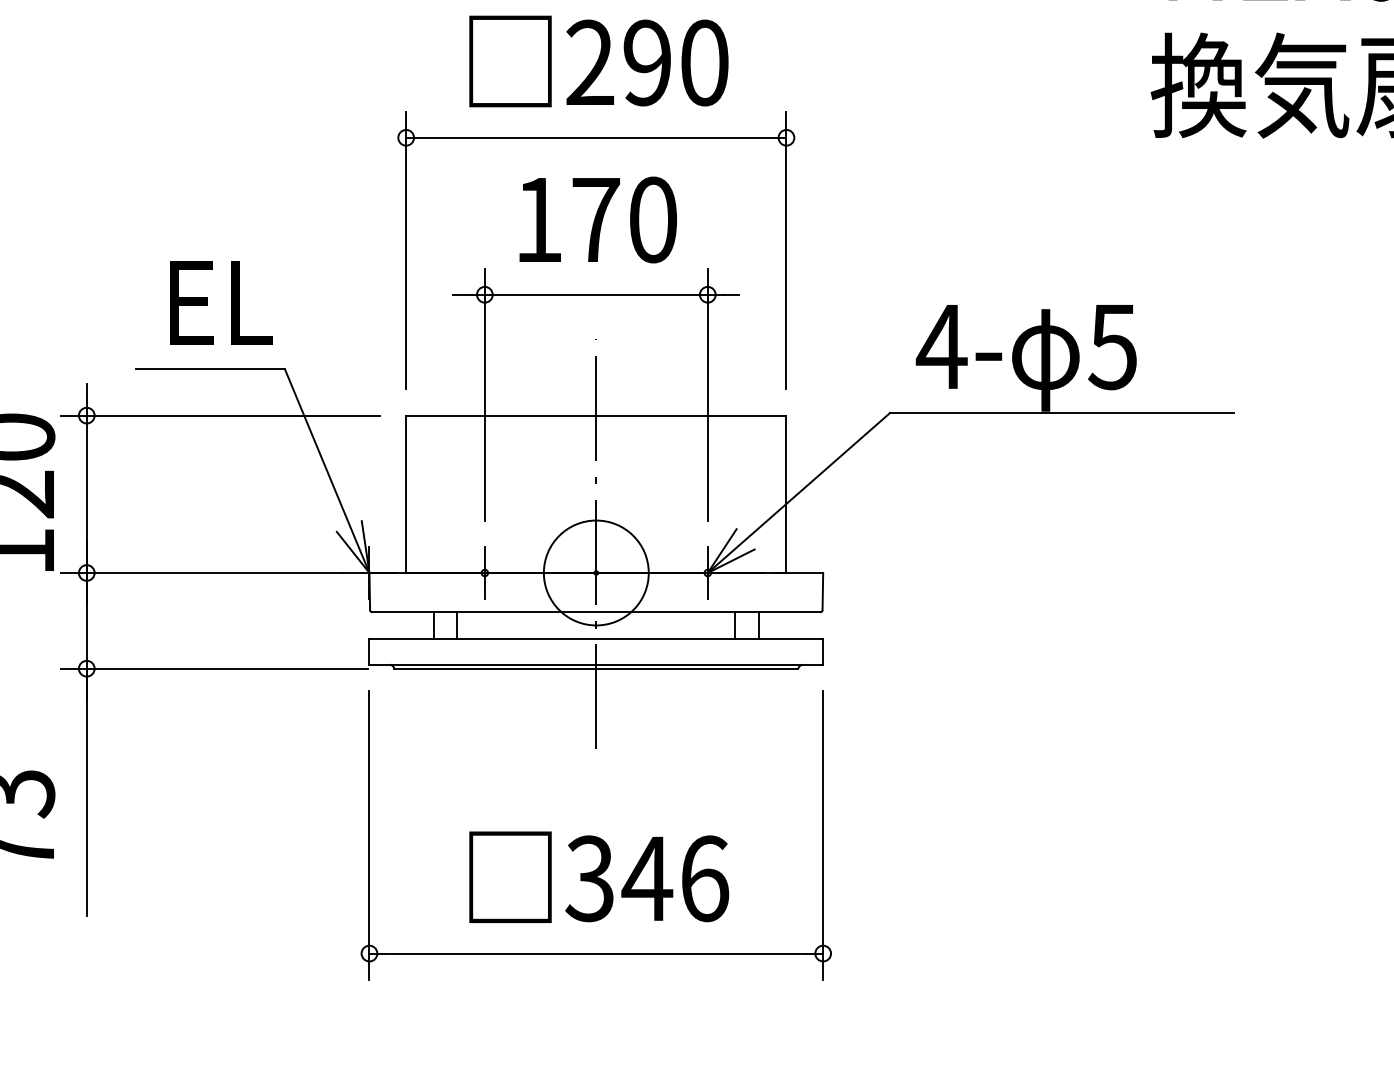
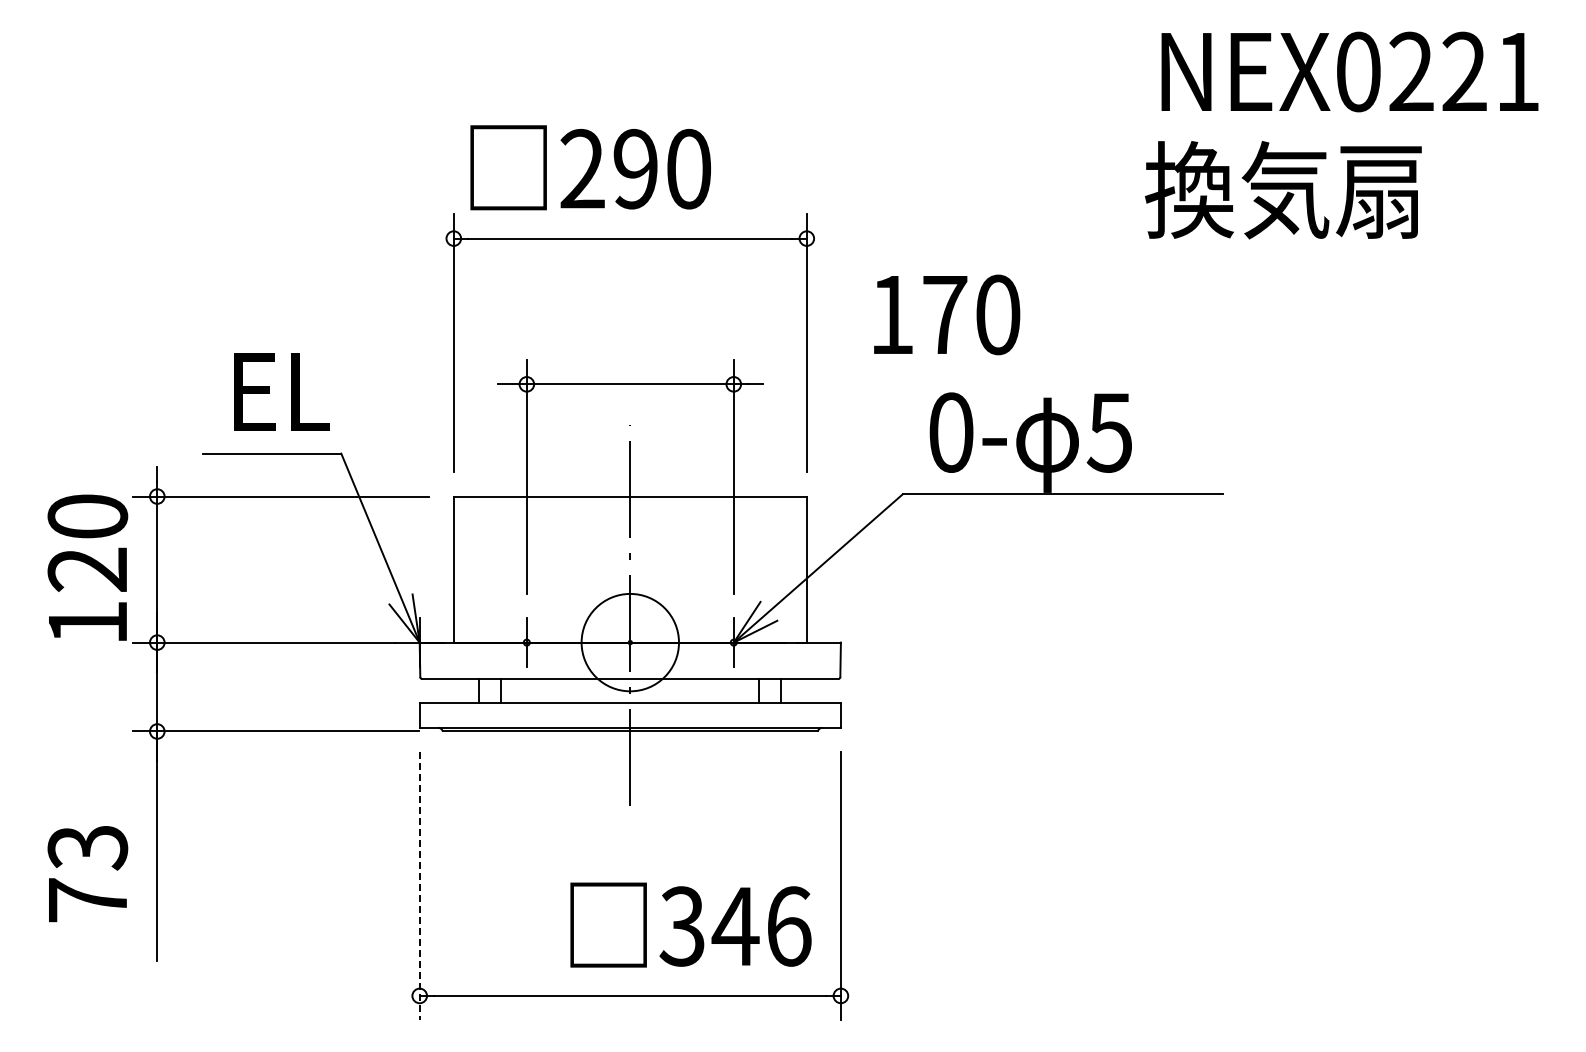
text: (598, 61) -> (590, 167), moved
text: (598, 219) -> (947, 314), moved
text: (942, 346) -> (951, 432), 4- -> 0-
line: (369, 835) -> (419, 886), solid -> dashed
text: (598, 876) -> (690, 924), moved

